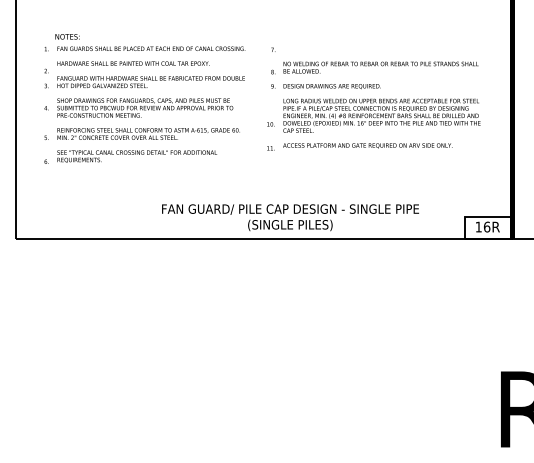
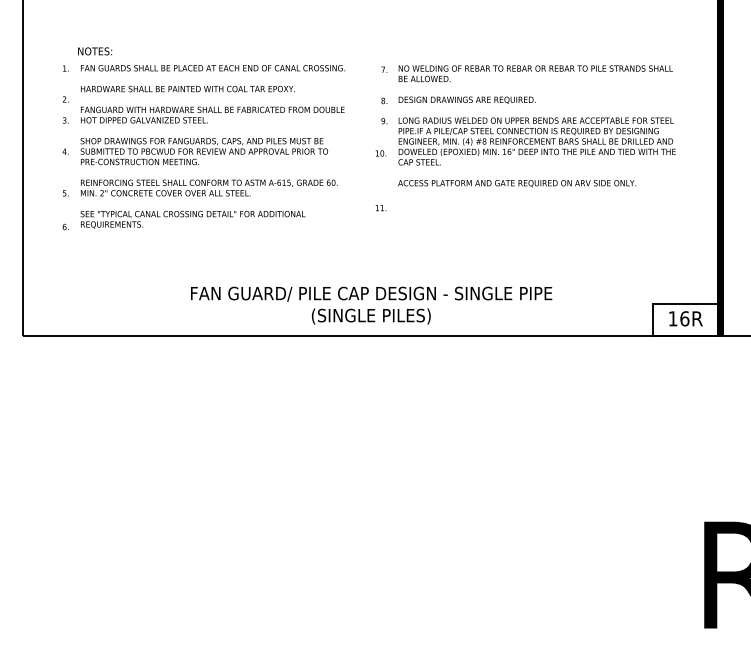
text: (381, 105) -> (536, 126), moved
text: (271, 124) -> (381, 153), moved
text: (290, 217) -> (371, 305), moved

